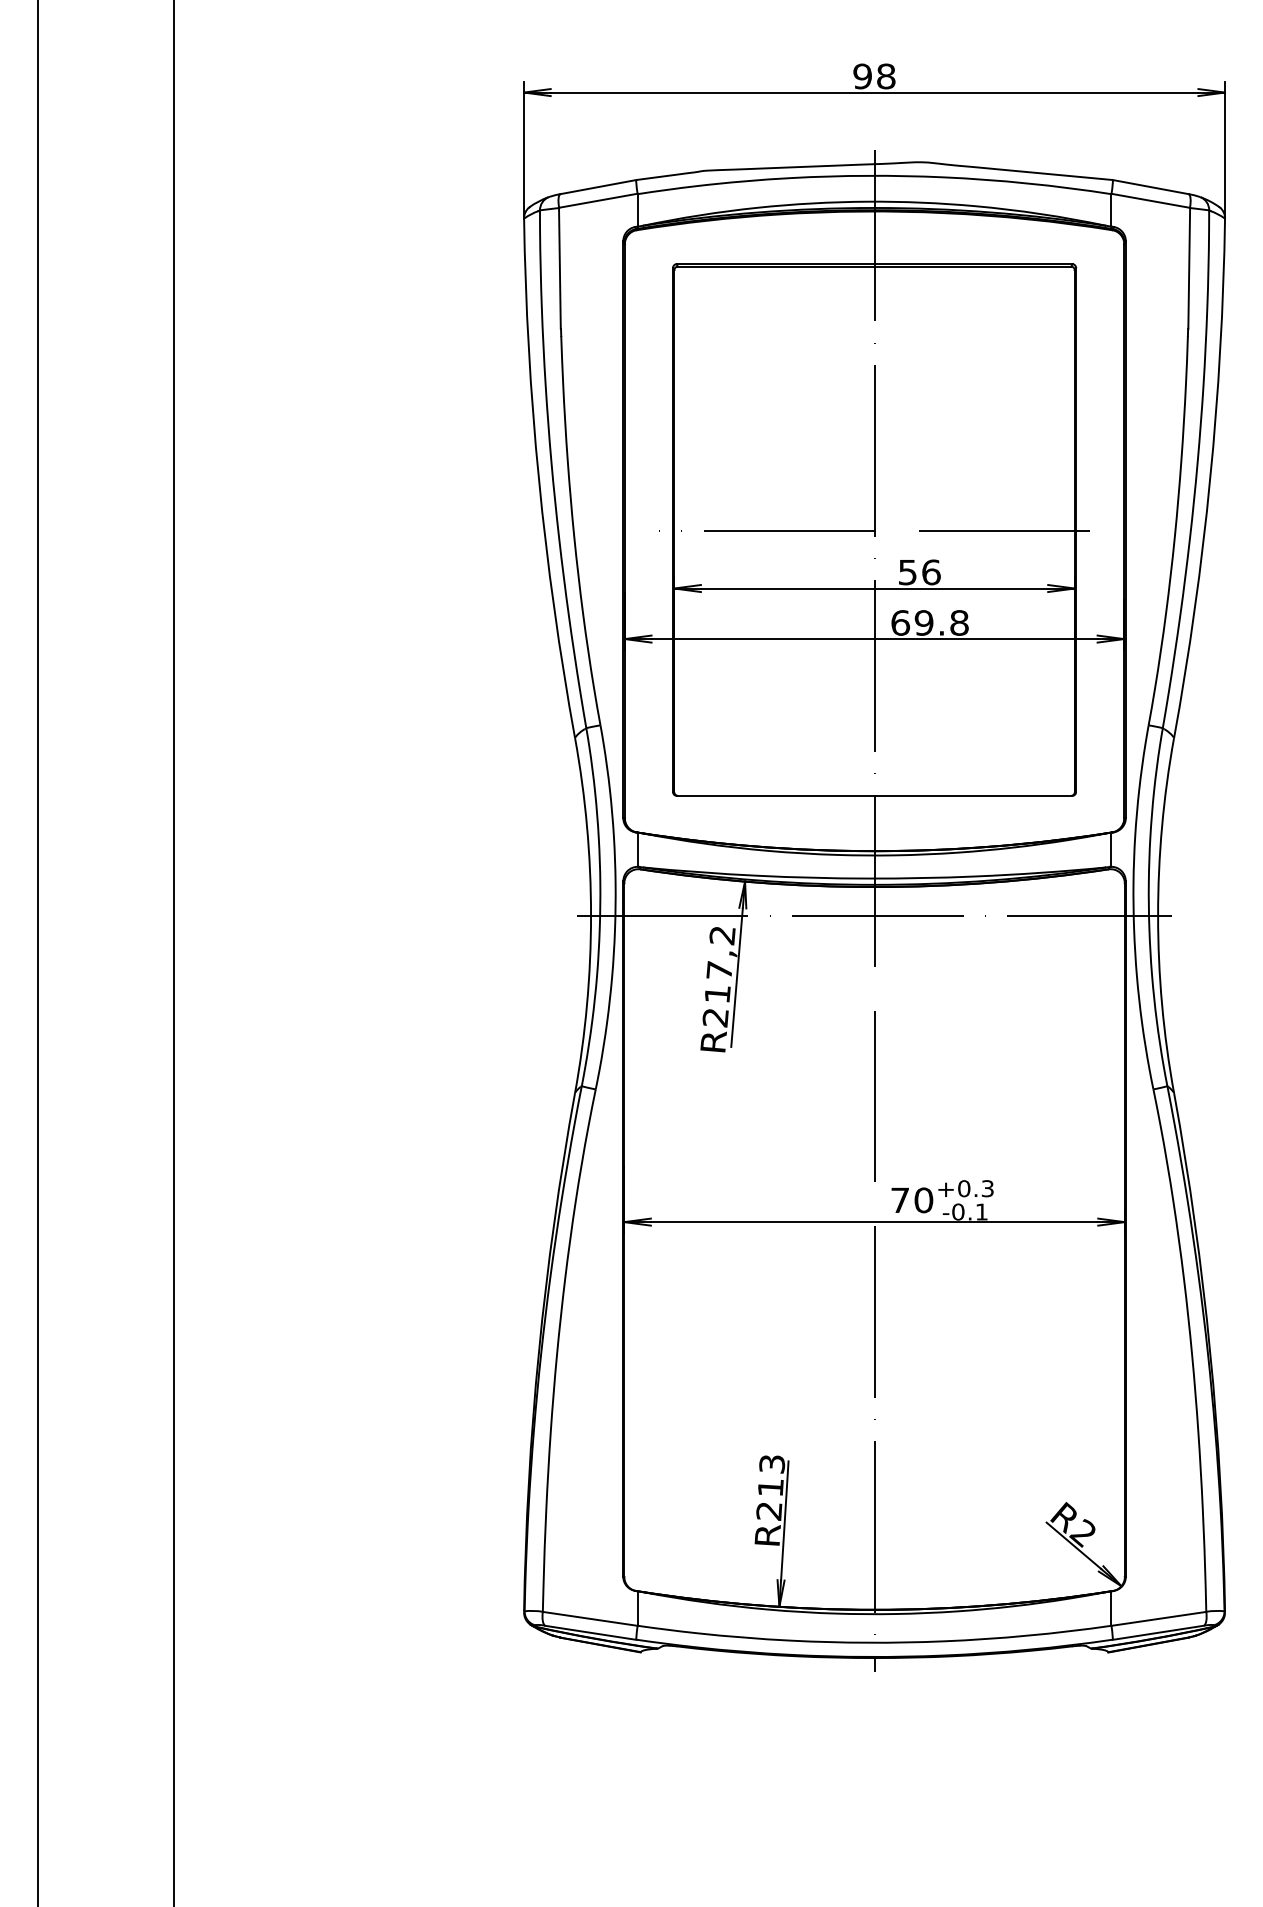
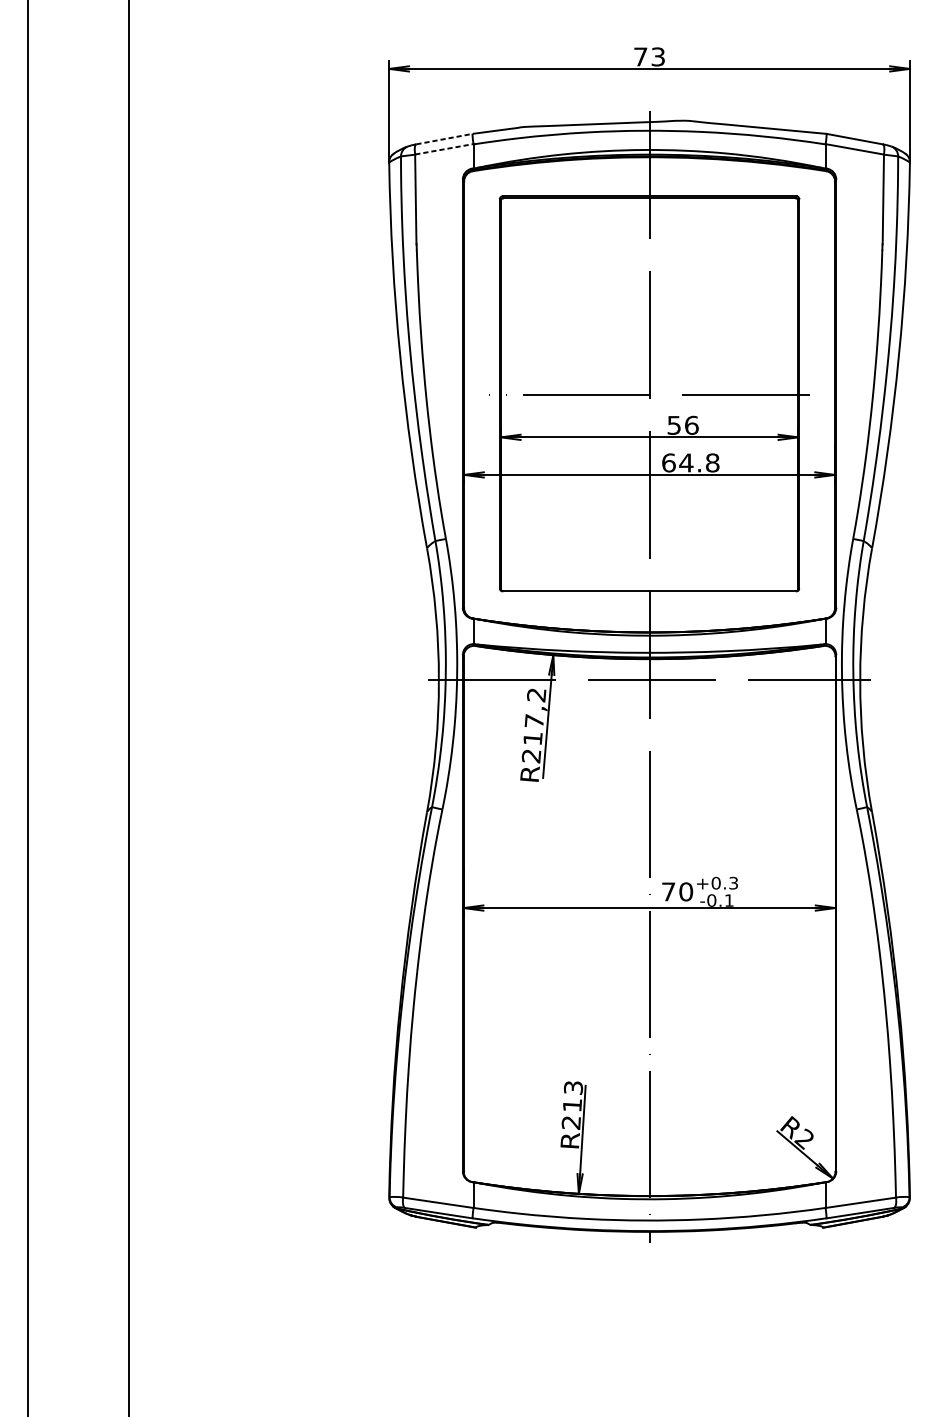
text: (874, 76) -> (649, 56), 98 -> 73
line: (598, 187) -> (444, 139), solid -> dashed
line: (598, 200) -> (444, 149), solid -> dashed
text: (923, 622) -> (685, 462), 69.8 -> 64.8

